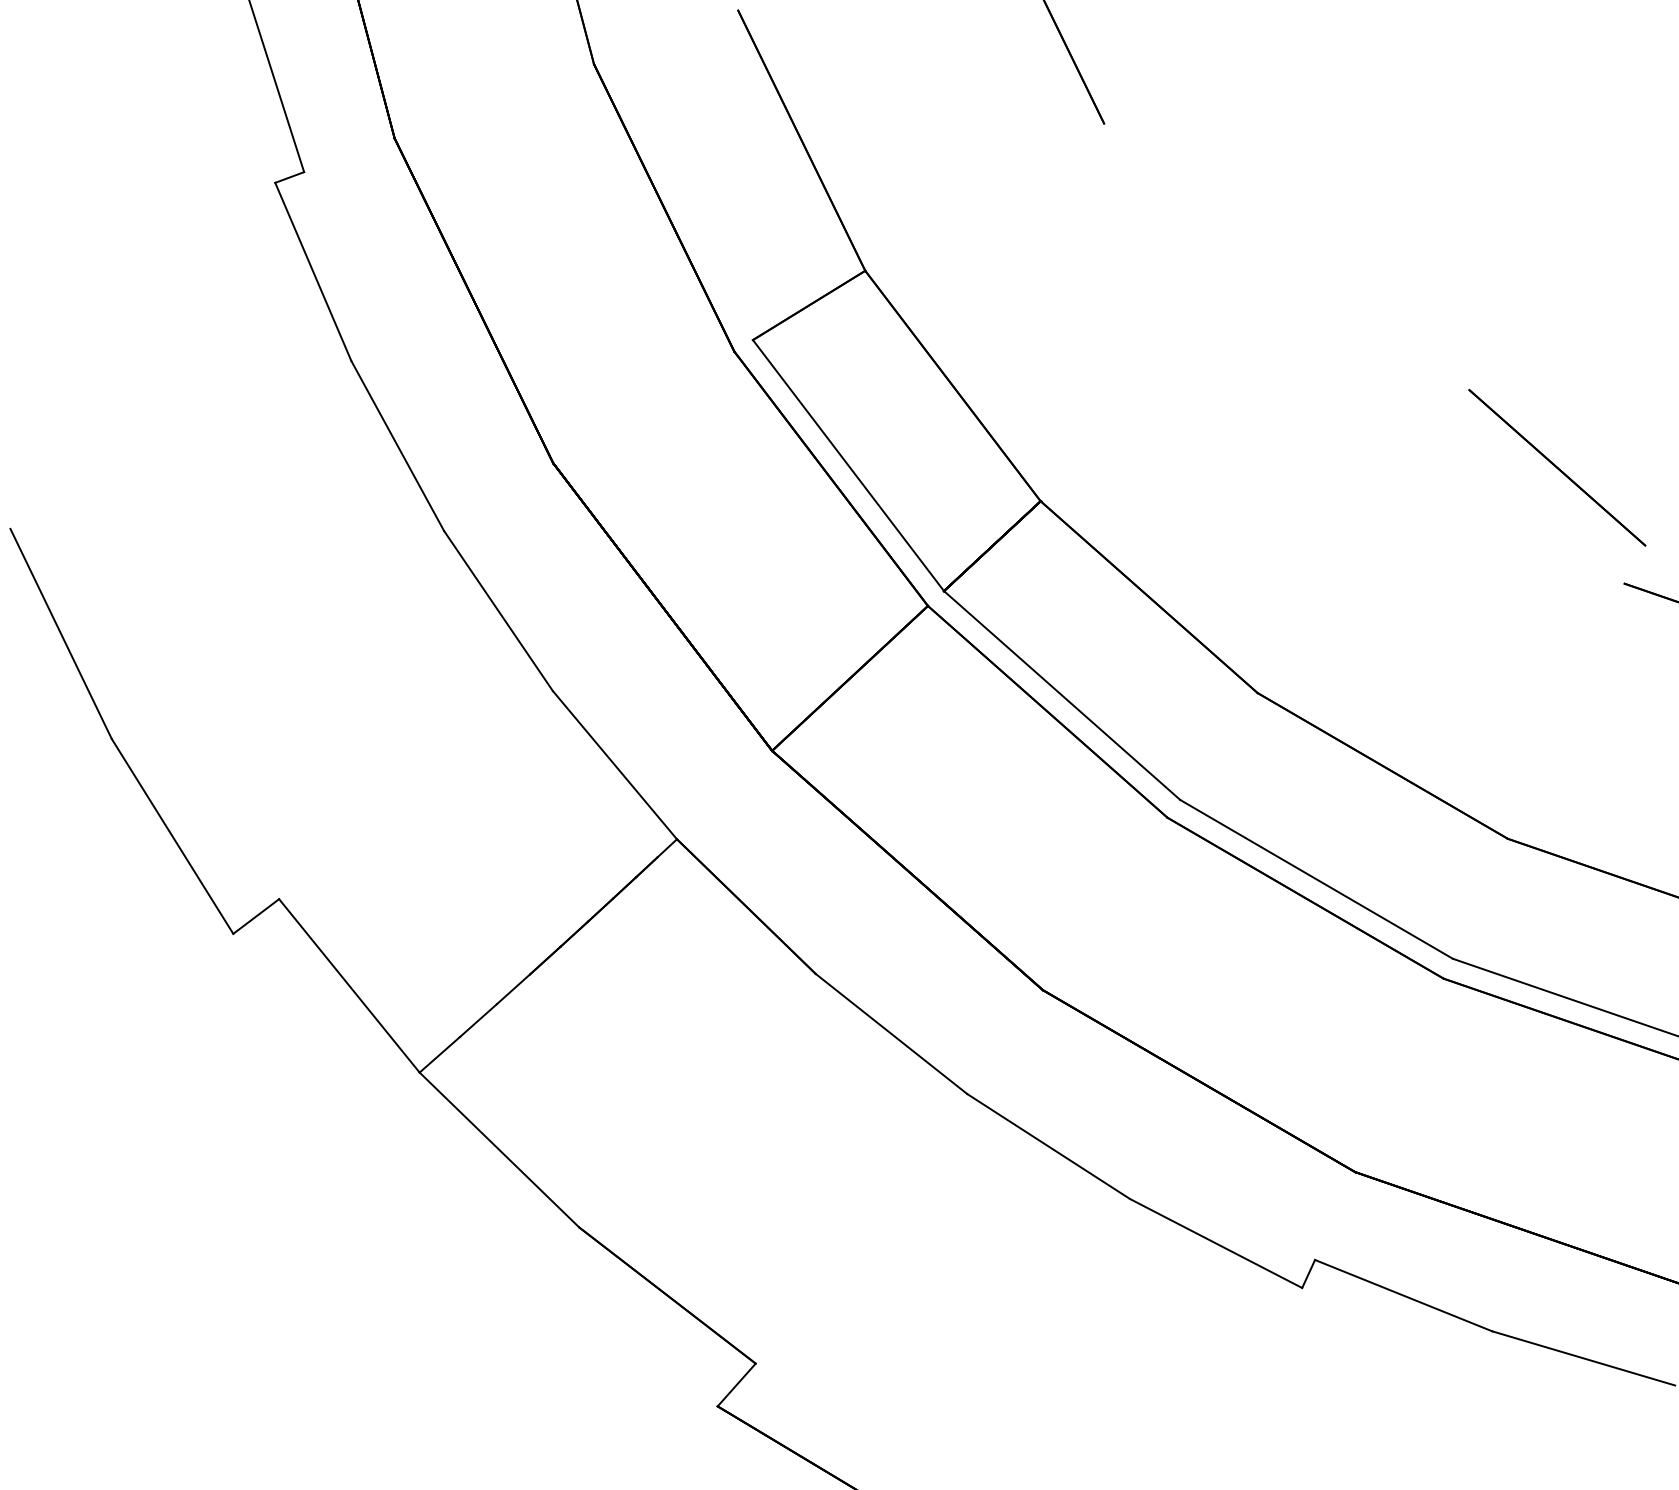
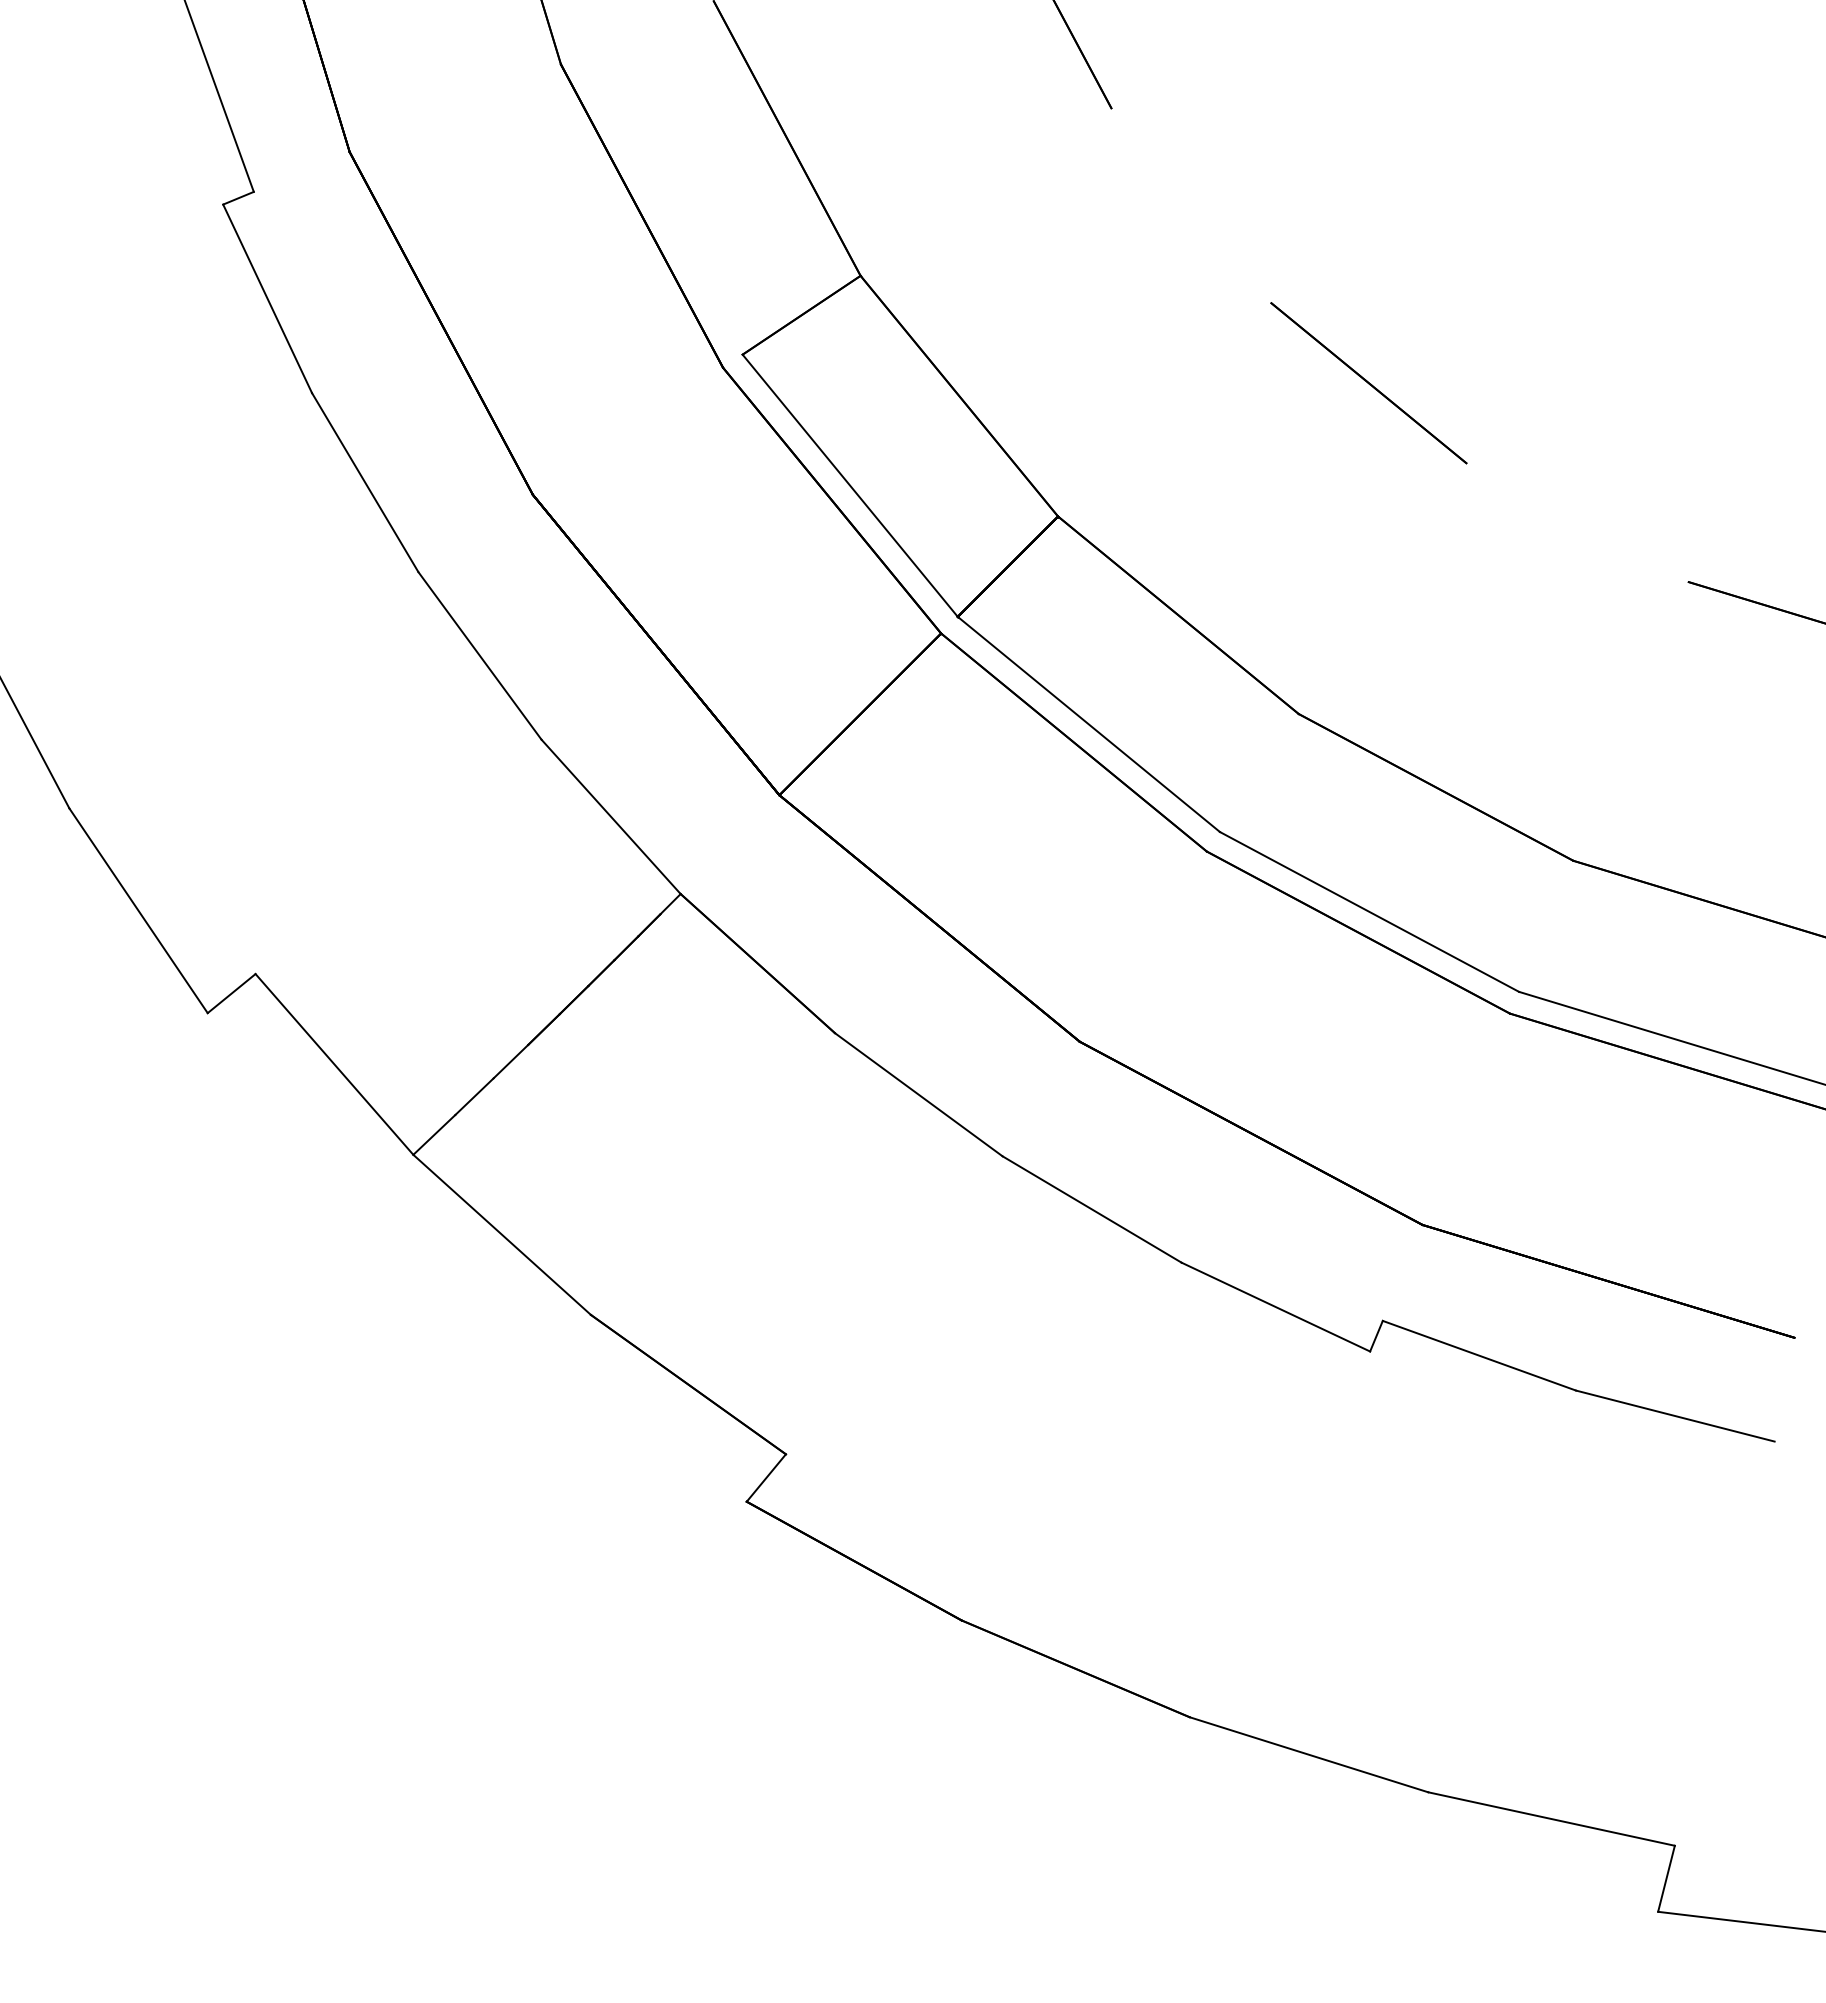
line: (1556, 468) -> (1368, 383), moved

